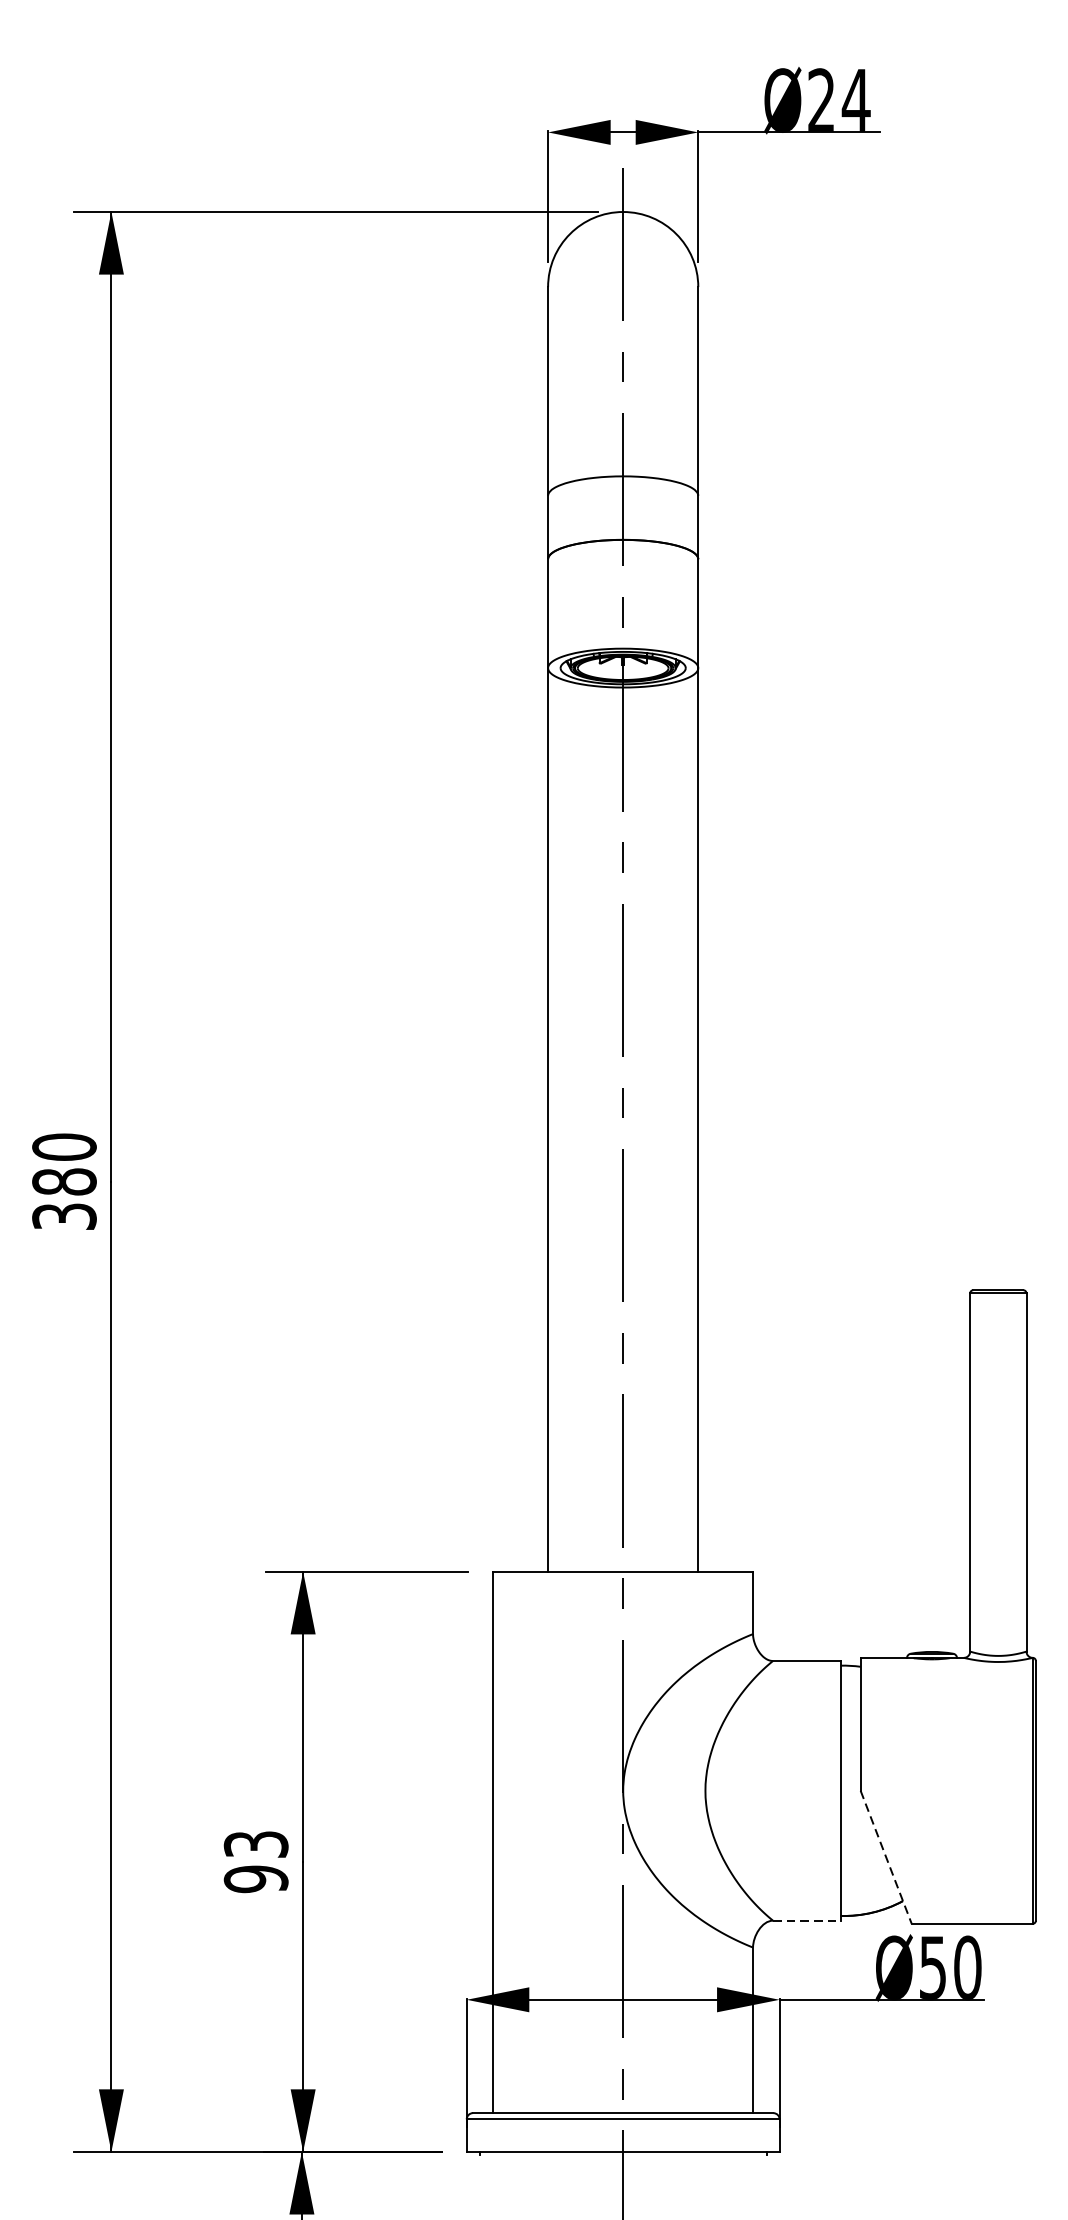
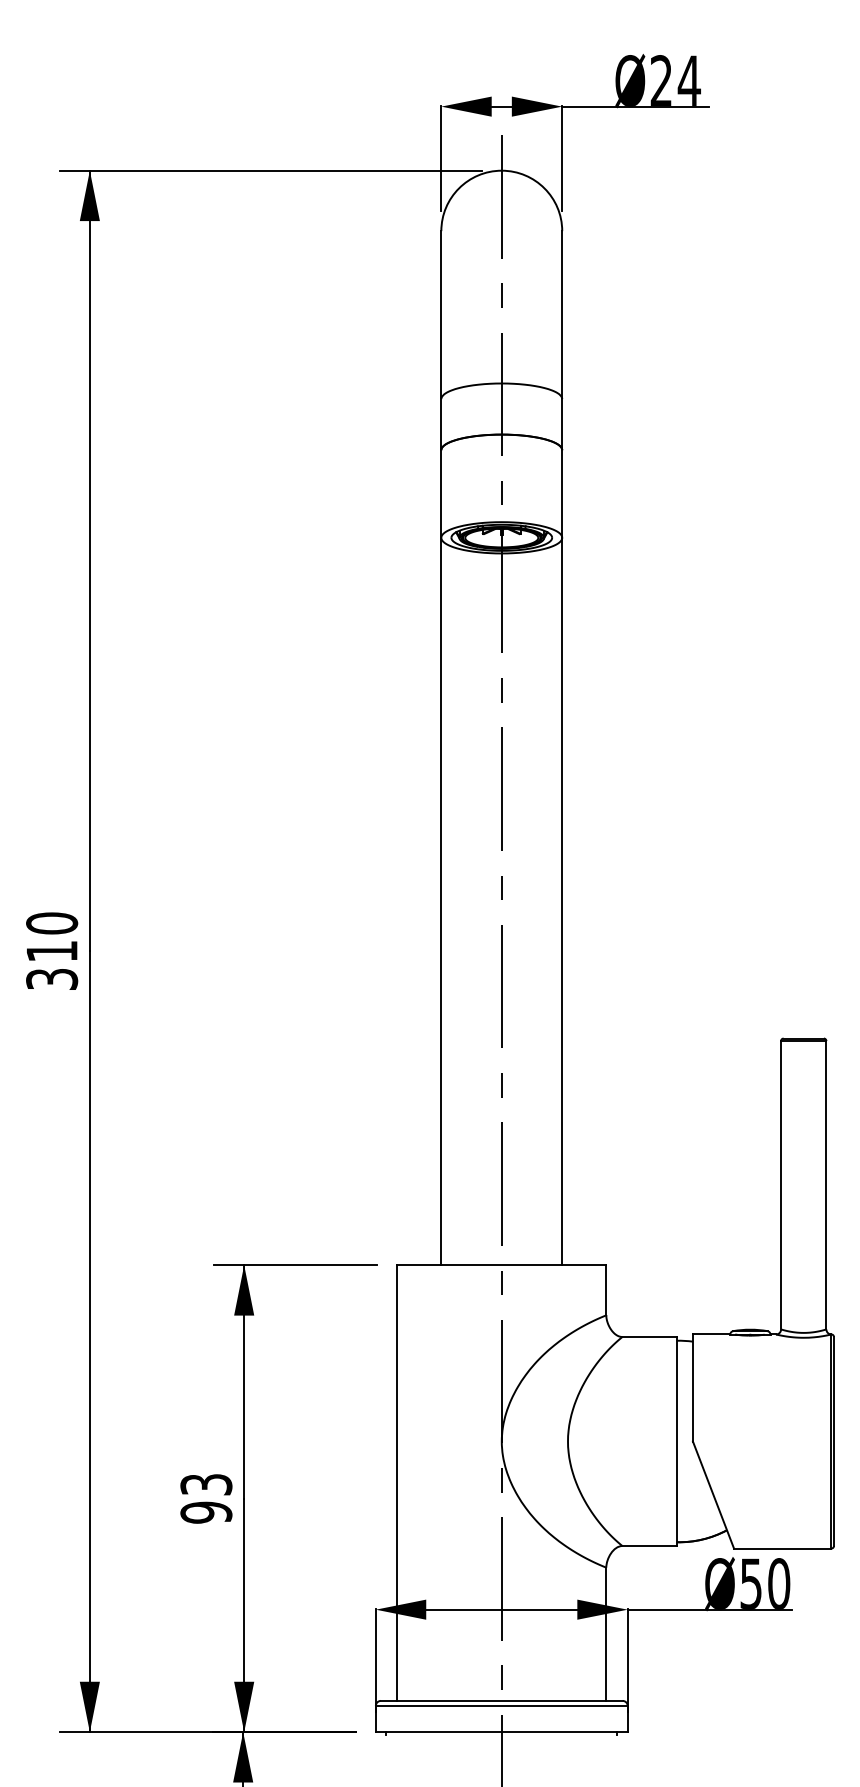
text: (64, 1182) -> (52, 951), 380 -> 310
line: (886, 1857) -> (713, 1495), dashed -> solid
line: (807, 1921) -> (650, 1546), dashed -> solid

